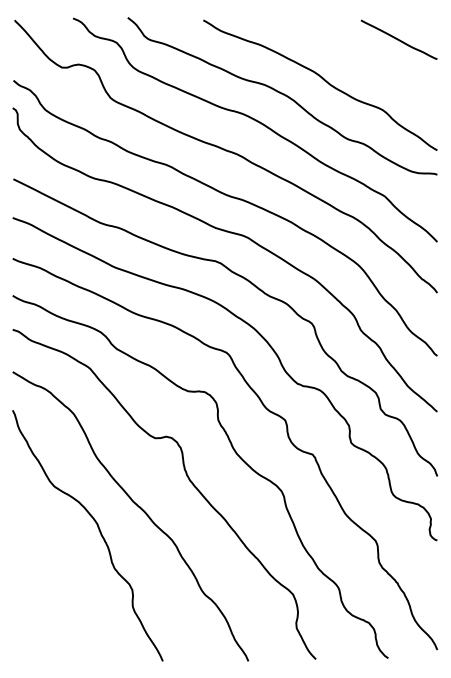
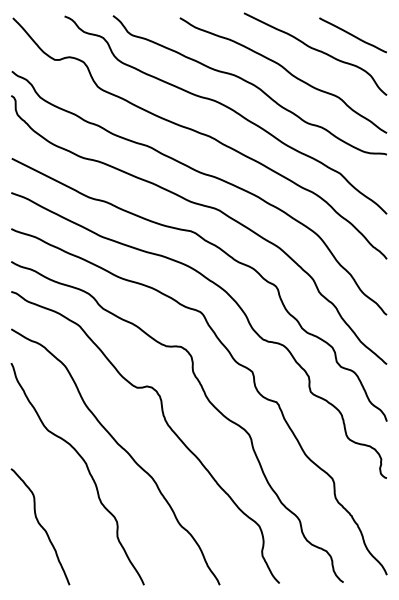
curve: (357, 57) -> (316, 50), added
curve: (45, 594) -> (40, 526), added

